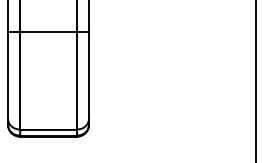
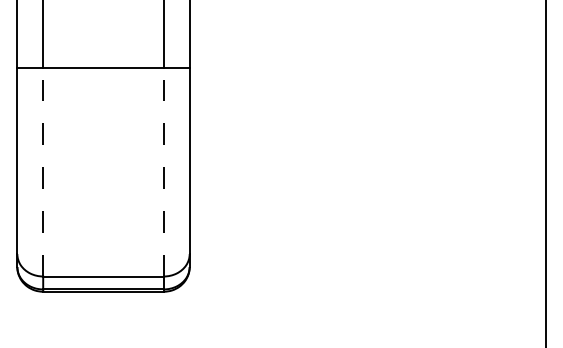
line: (20, 80) -> (43, 171), solid -> dashed
line: (76, 80) -> (163, 171), solid -> dashed

